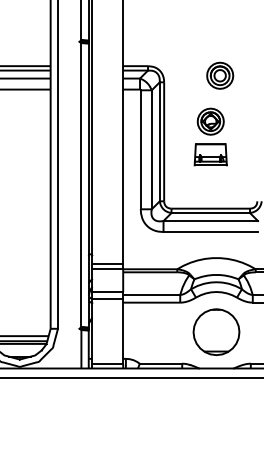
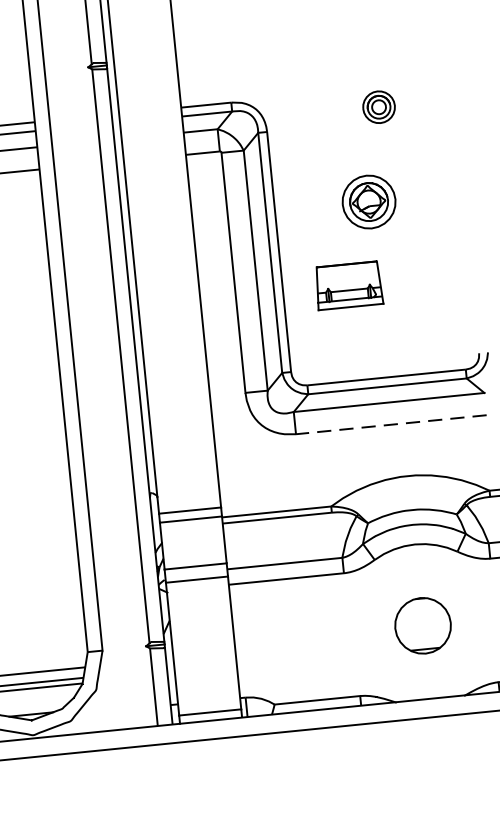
part: (220, 75) -> (379, 106), size x0.6
part: (210, 154) -> (348, 285), moved
line: (210, 232) -> (390, 425), solid -> dashed
part: (216, 332) -> (423, 626), size x0.6

